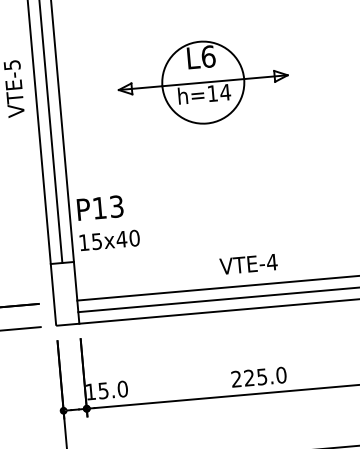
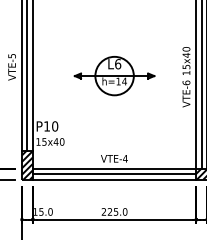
part: (203, 83) -> (114, 76), moved
text: (117, 206) -> (55, 126), P13 -> P10
hatch: (62, 292) -> (26, 164), added

